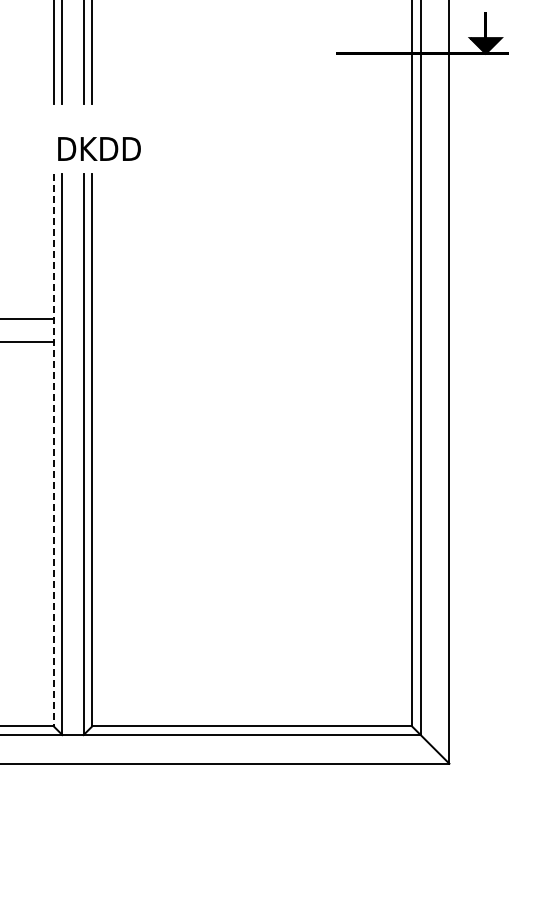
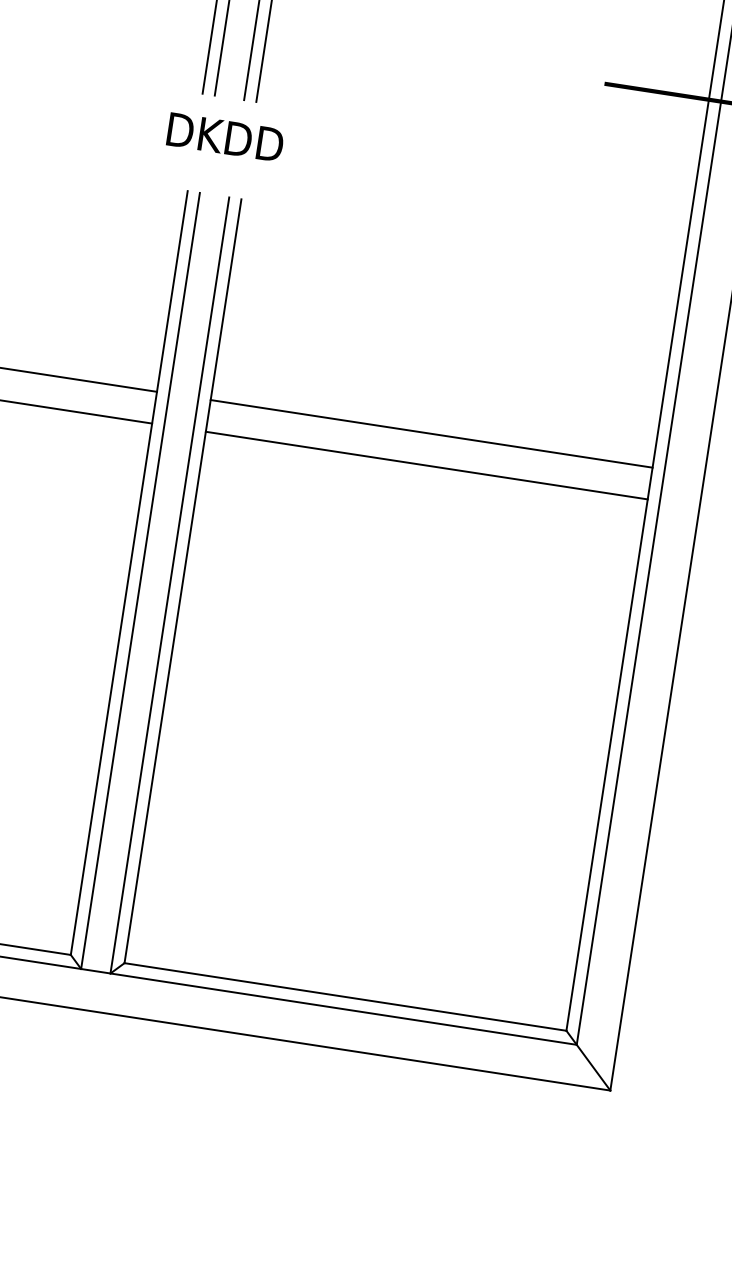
text: (99, 148) -> (225, 136), moved
line: (251, 319) -> (430, 434), added
line: (251, 342) -> (425, 466), added
line: (53, 450) -> (129, 573), dashed -> solid

